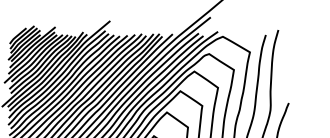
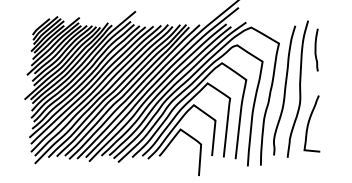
curve: (286, 58) -> (316, 49), added

